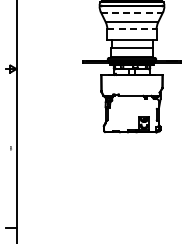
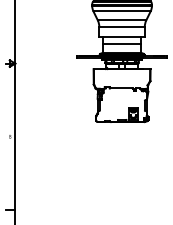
line: (132, 12) -> (122, 11), dashed -> solid
line: (132, 29) -> (122, 27), dashed -> solid

